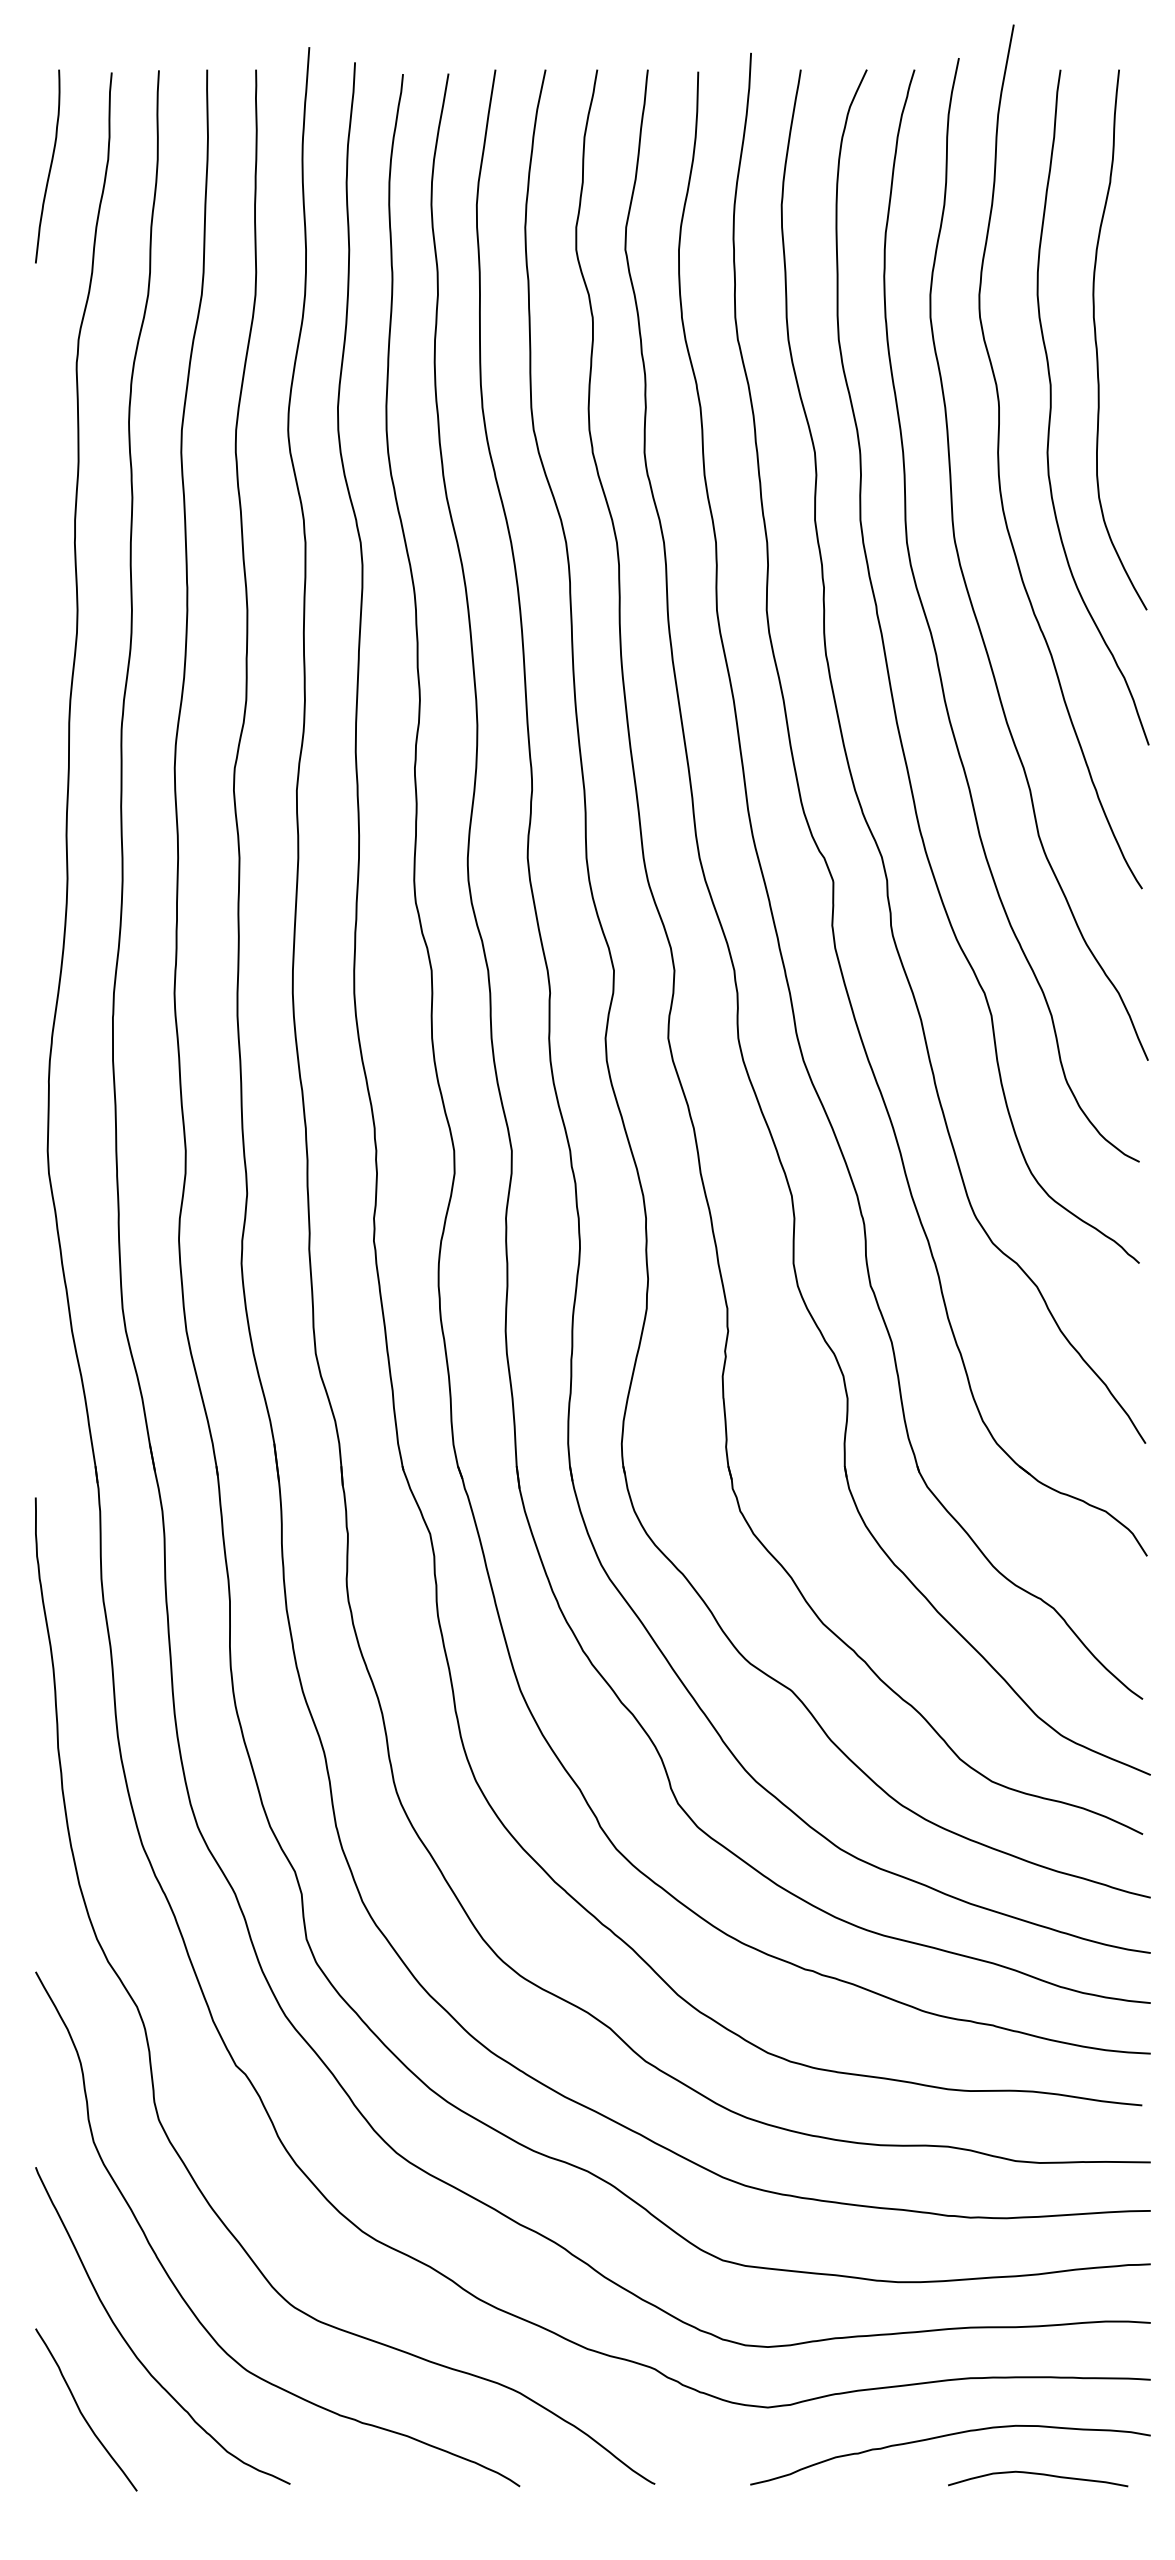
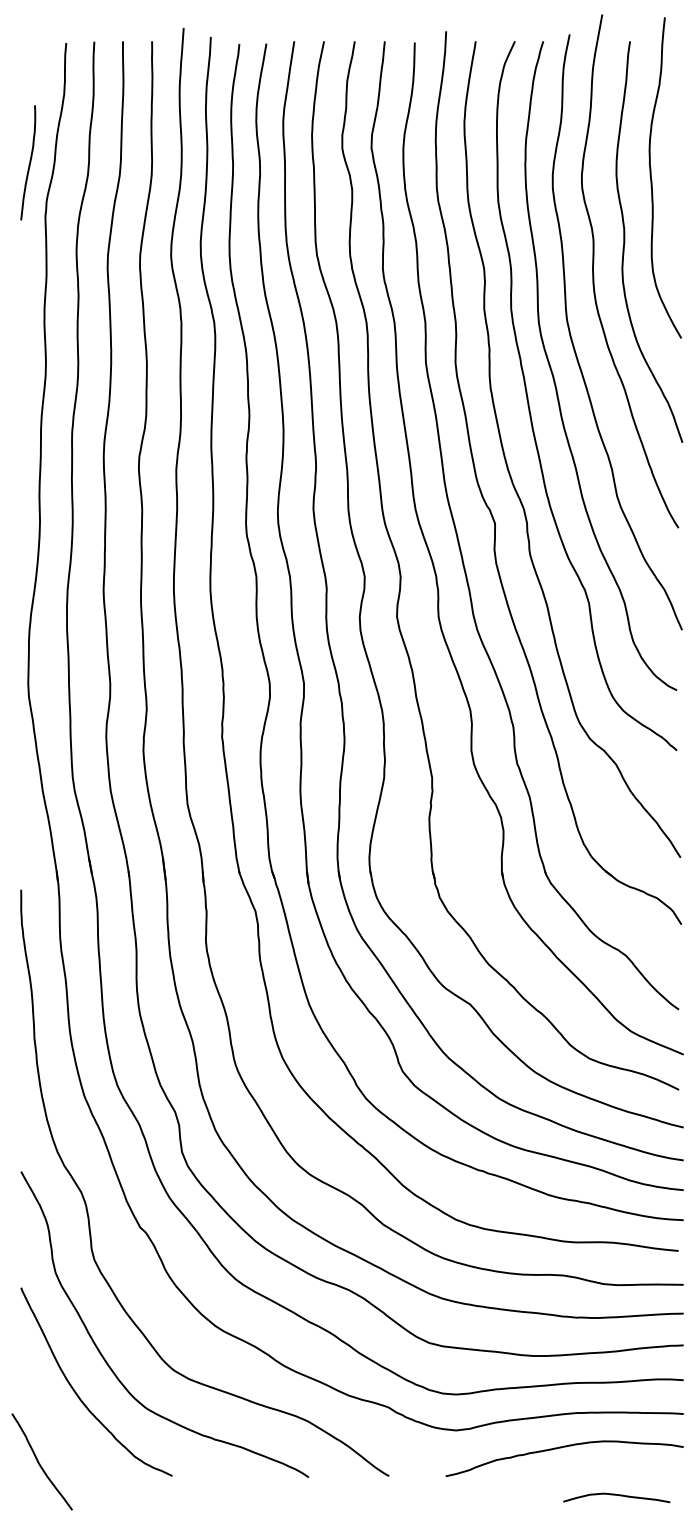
curve: (49, 165) -> (29, 162), moved
curve: (1098, 344) -> (652, 180), moved
curve: (81, 2410) -> (39, 1462), moved
curve: (1037, 2474) -> (616, 1495), moved

